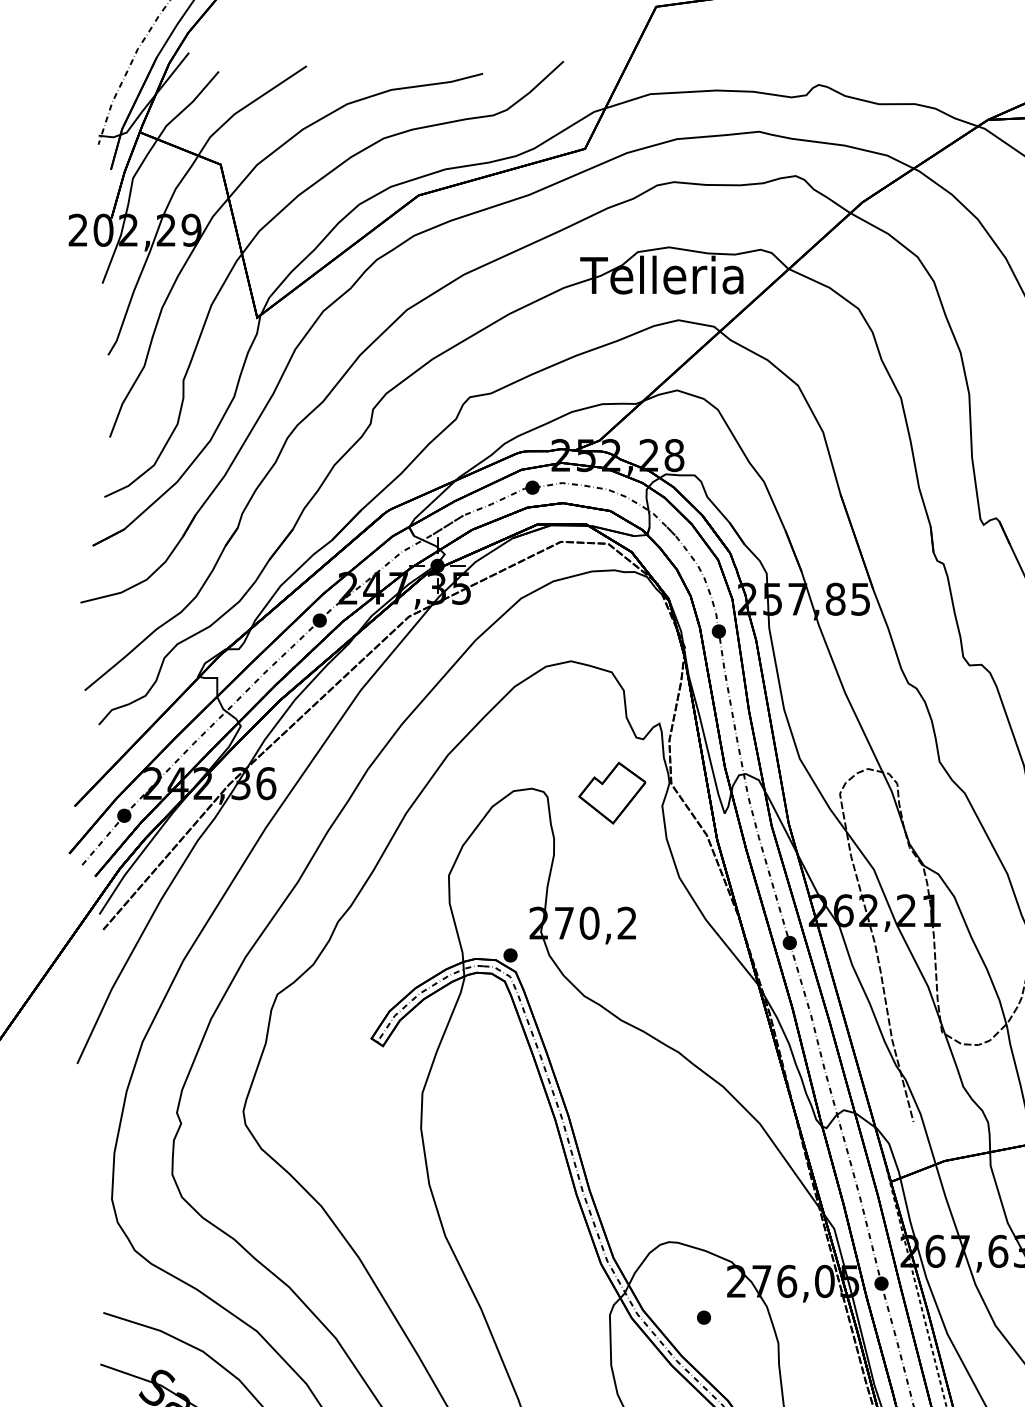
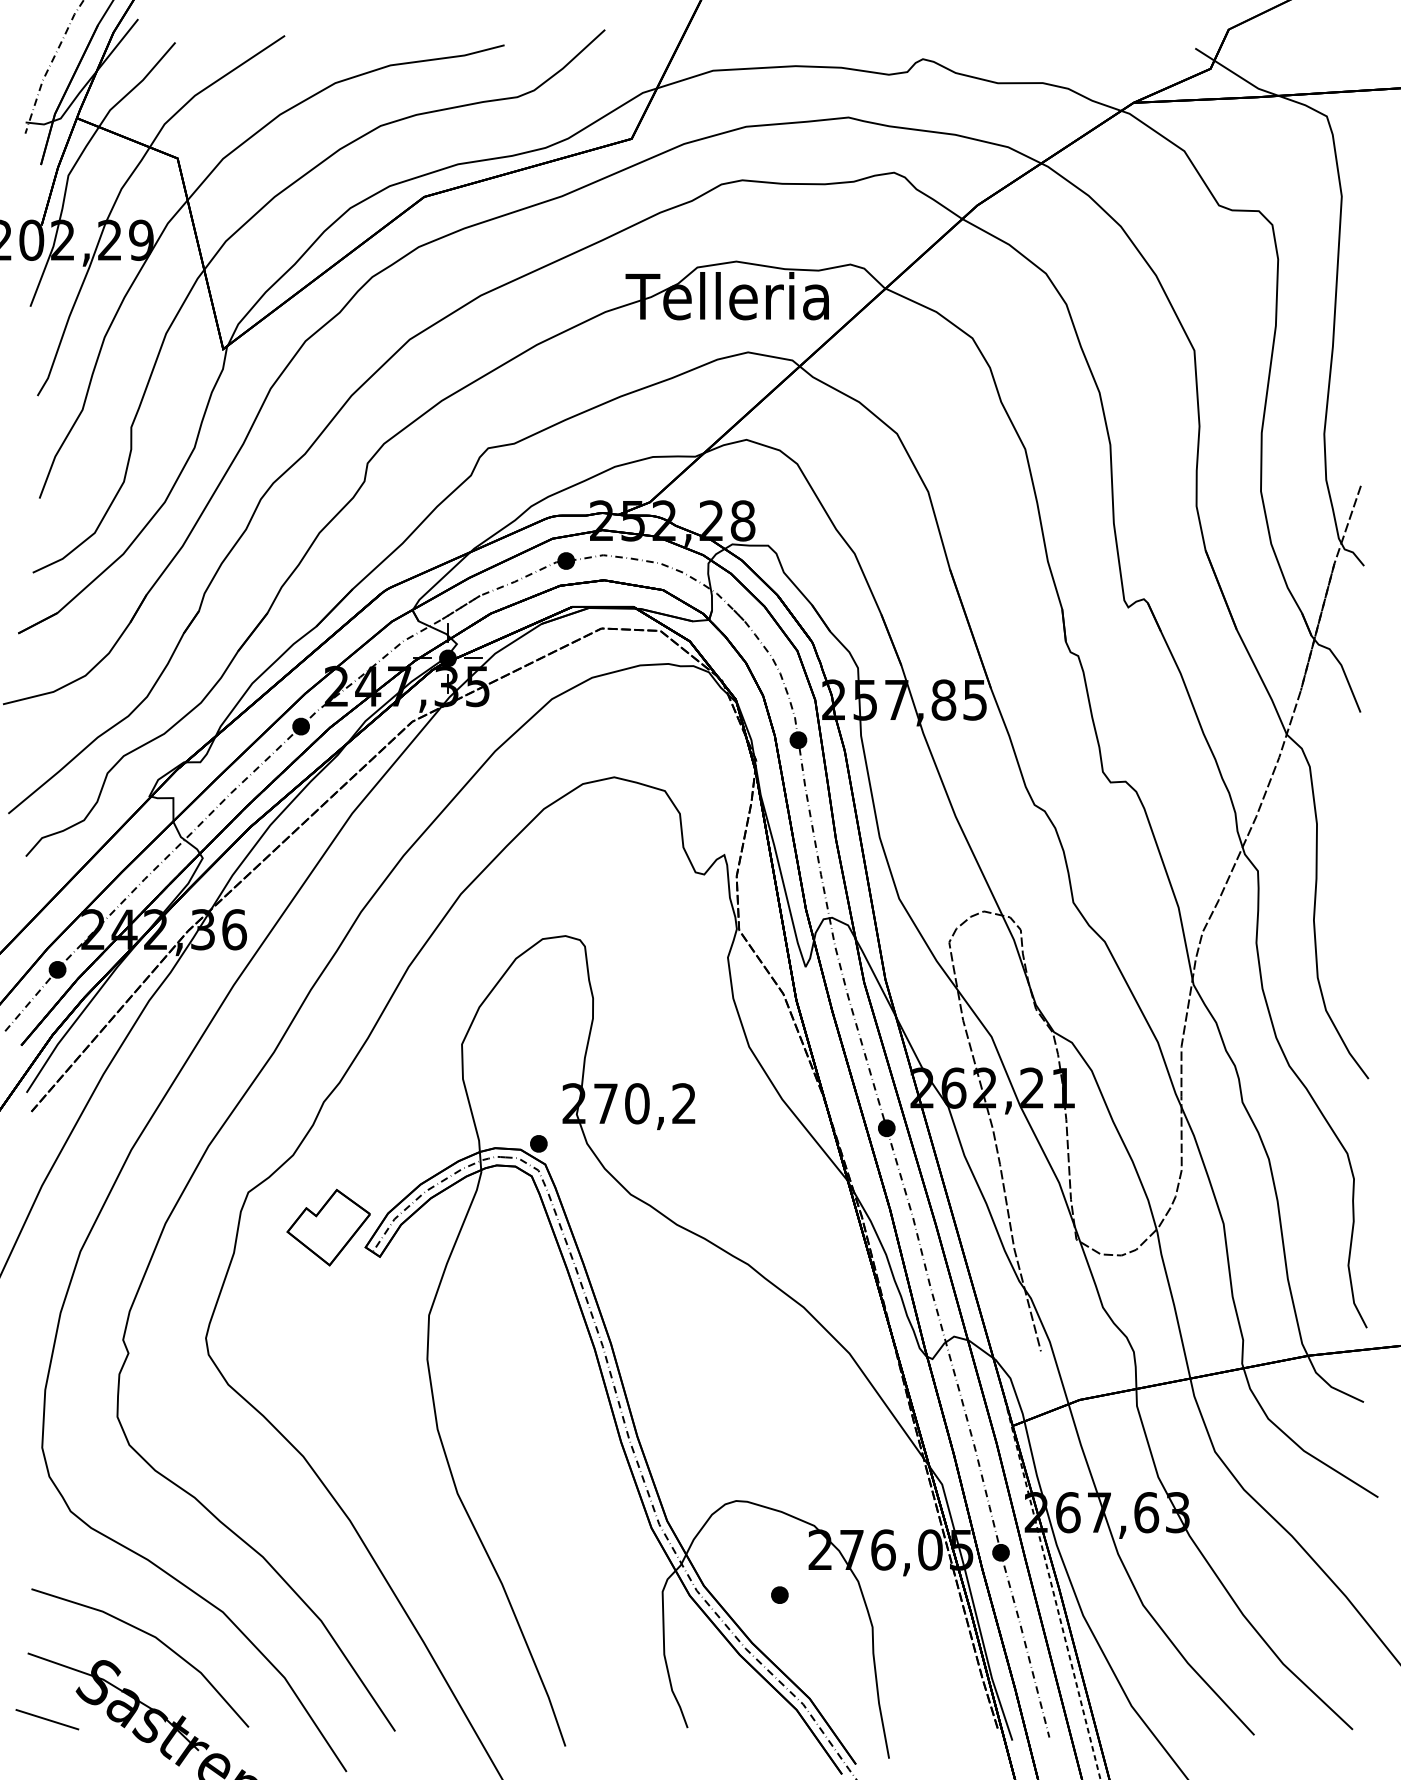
part: (612, 793) -> (328, 1227), moved

